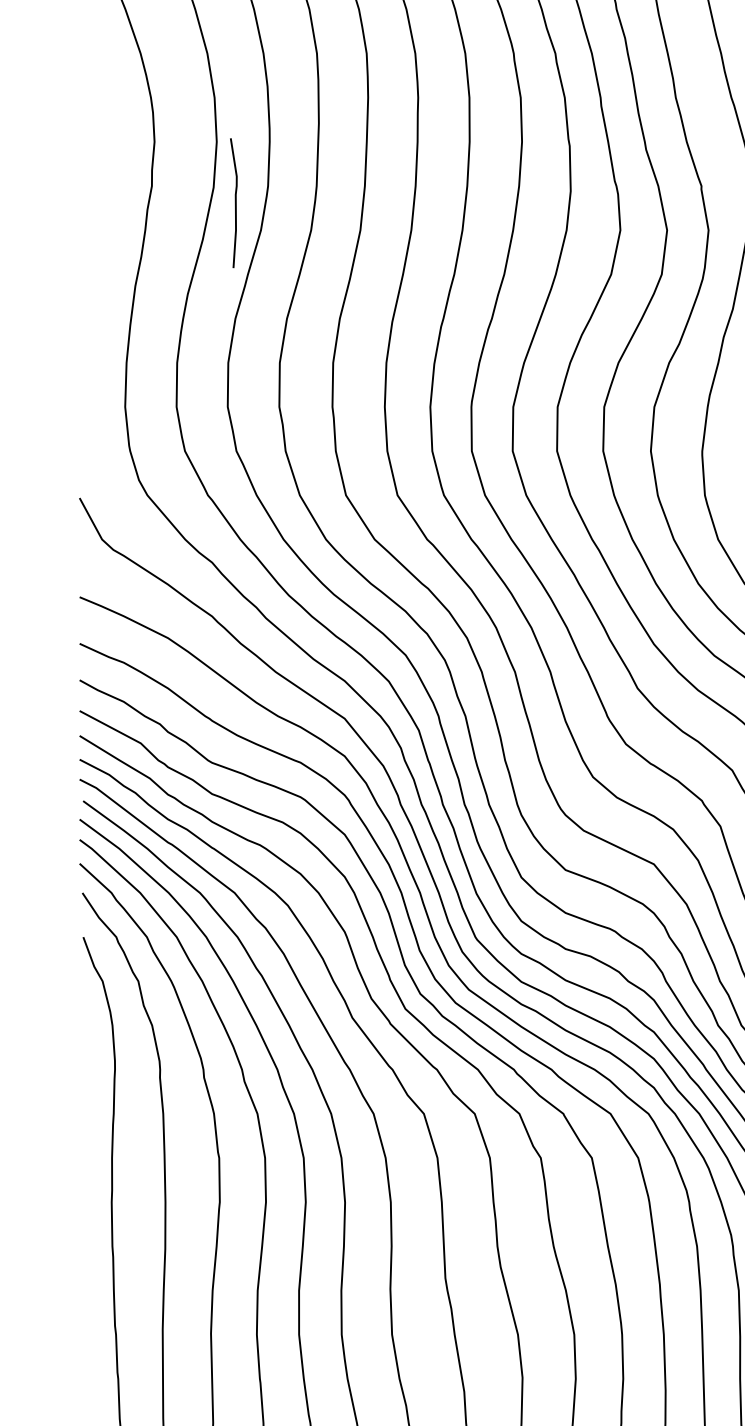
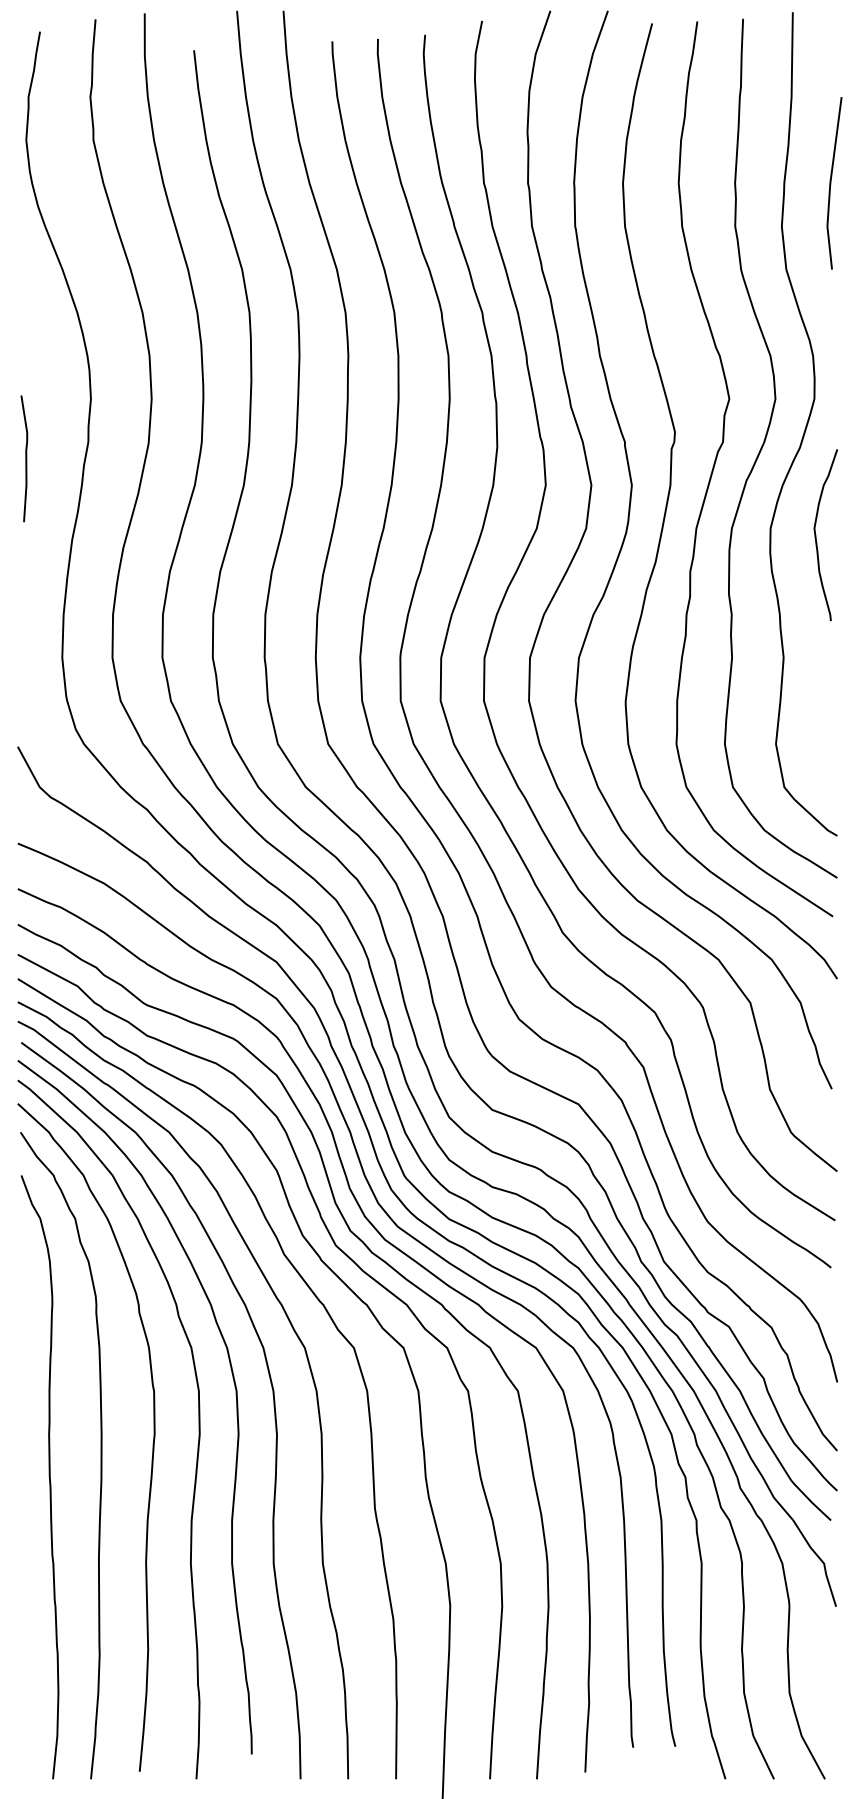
curve: (235, 202) -> (25, 458), moved

